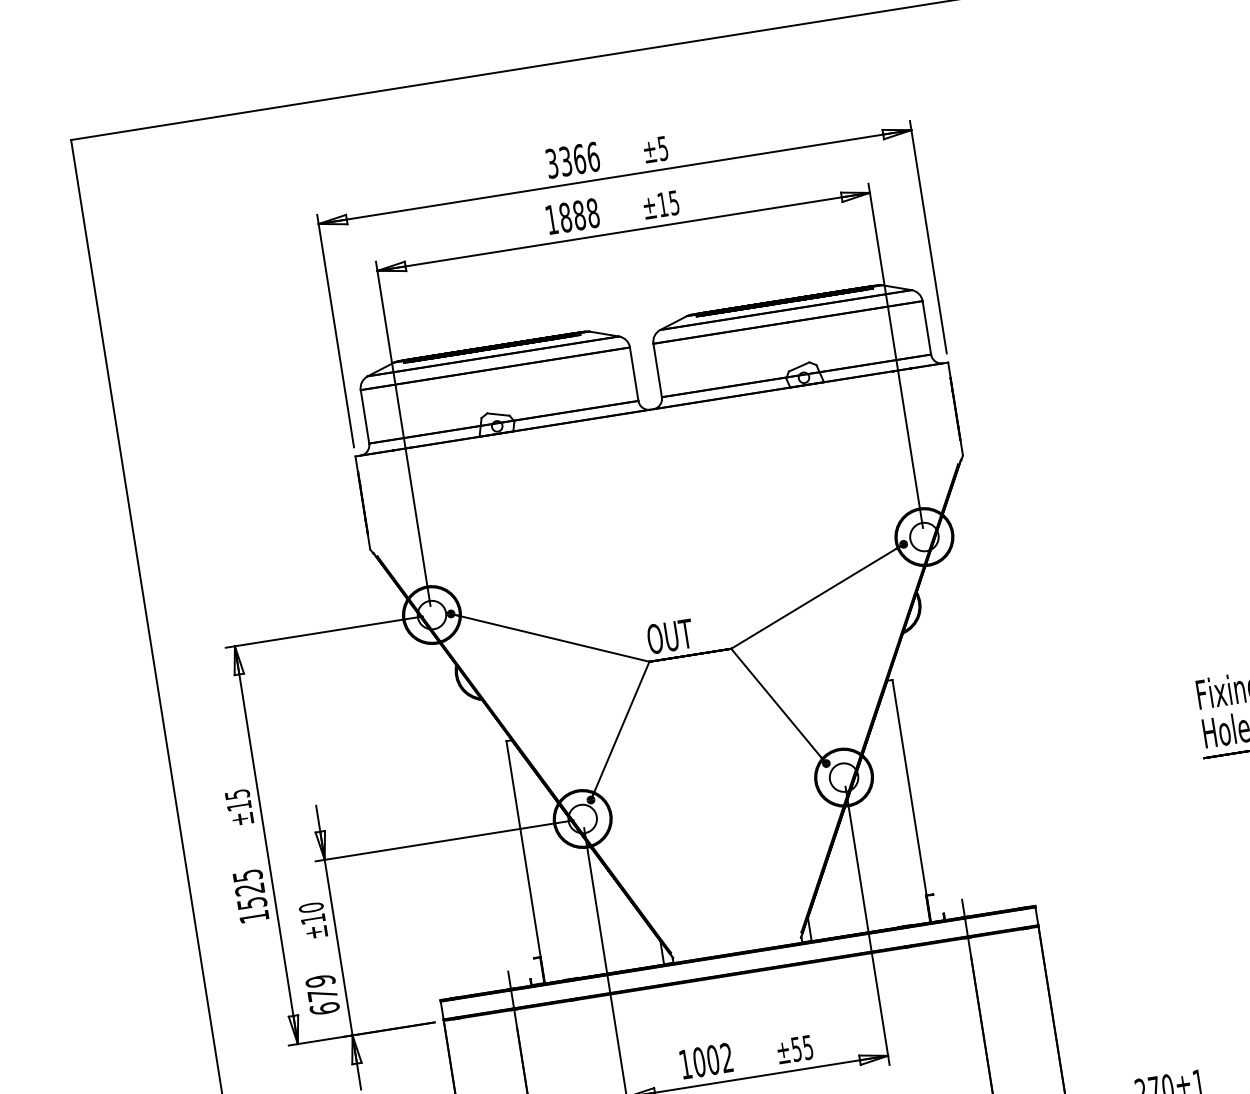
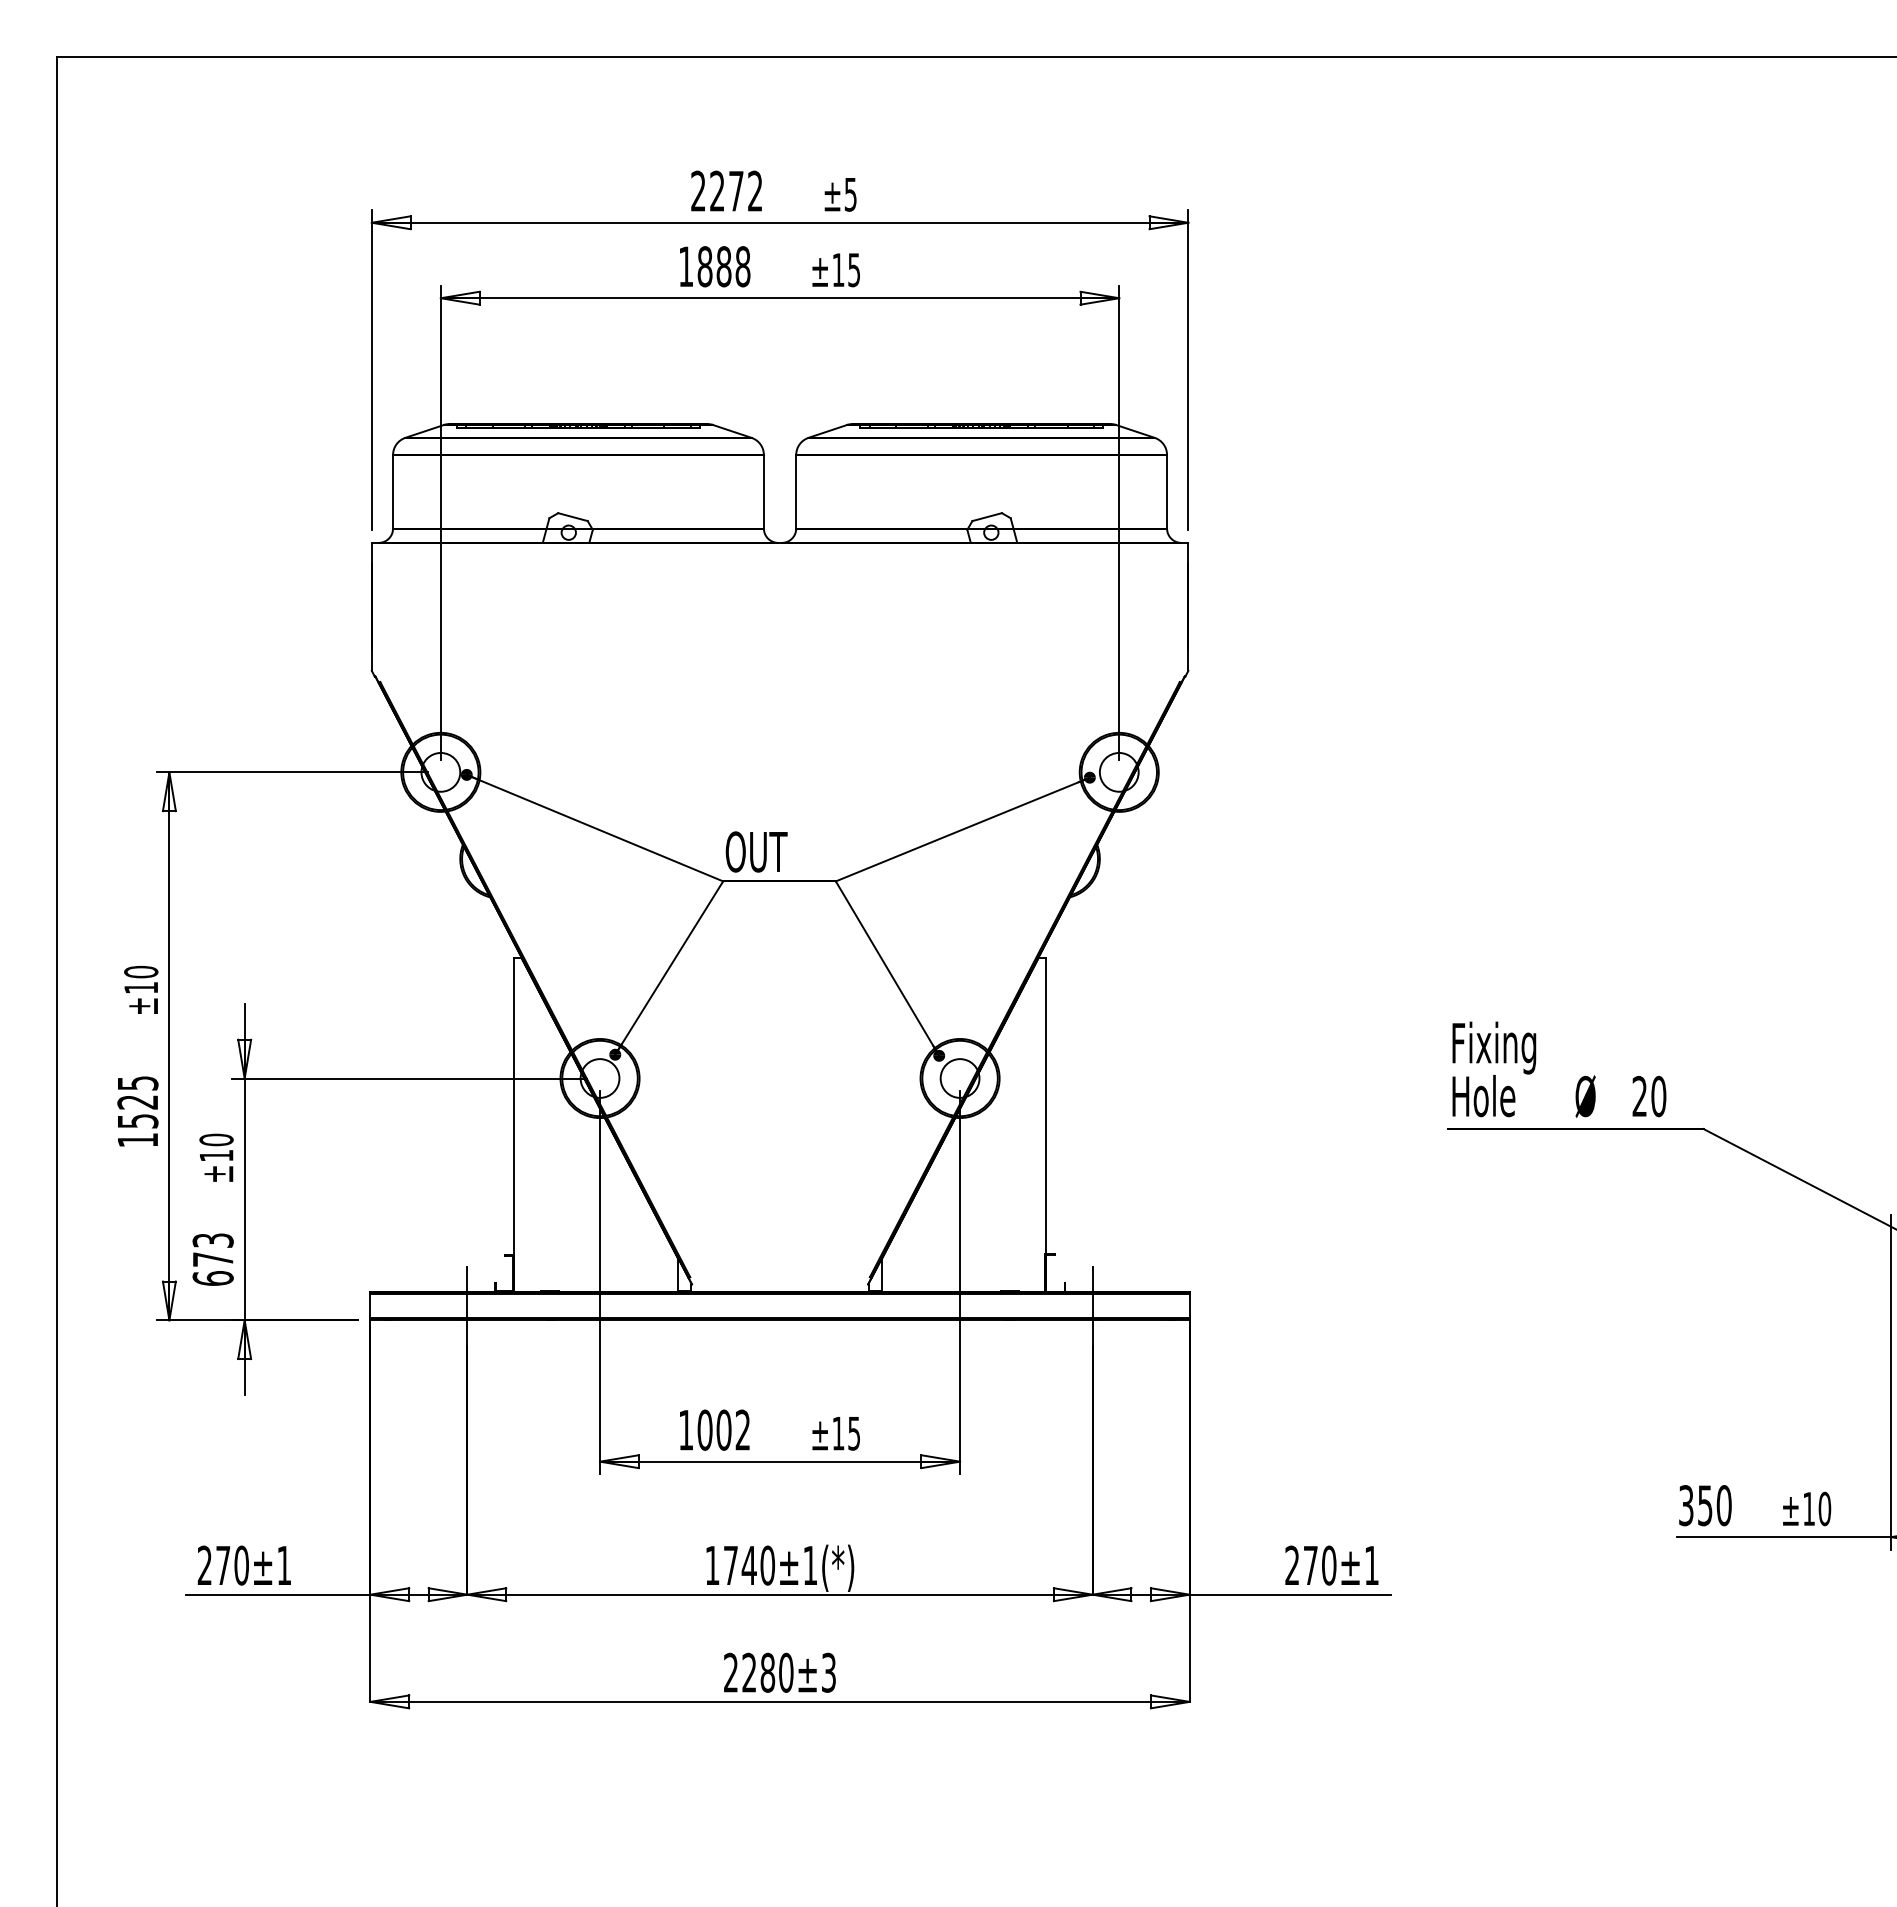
text: (572, 159) -> (726, 190), 3366 -> 2272
text: (237, 794) -> (141, 971), ±15 -> ±10
text: (320, 981) -> (212, 1240), 679 -> 673
text: (796, 1049) -> (838, 1433), ±55 -> ±15

